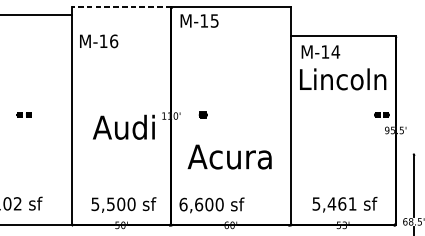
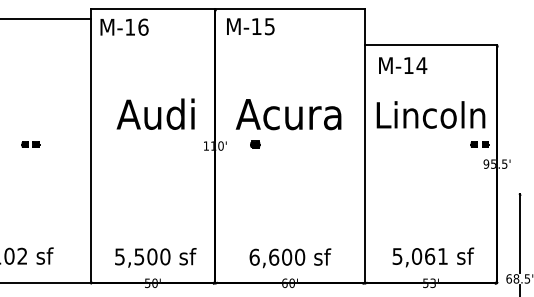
line: (121, 6) -> (152, 8), dashed -> solid
text: (99, 40) -> (124, 26), moved
text: (342, 78) -> (430, 114), moved
text: (123, 126) -> (155, 113), moved
text: (229, 157) -> (288, 114), moved
text: (331, 204) -> (416, 256), 5,461 -> 5,061
text: (212, 205) -> (290, 258), moved

